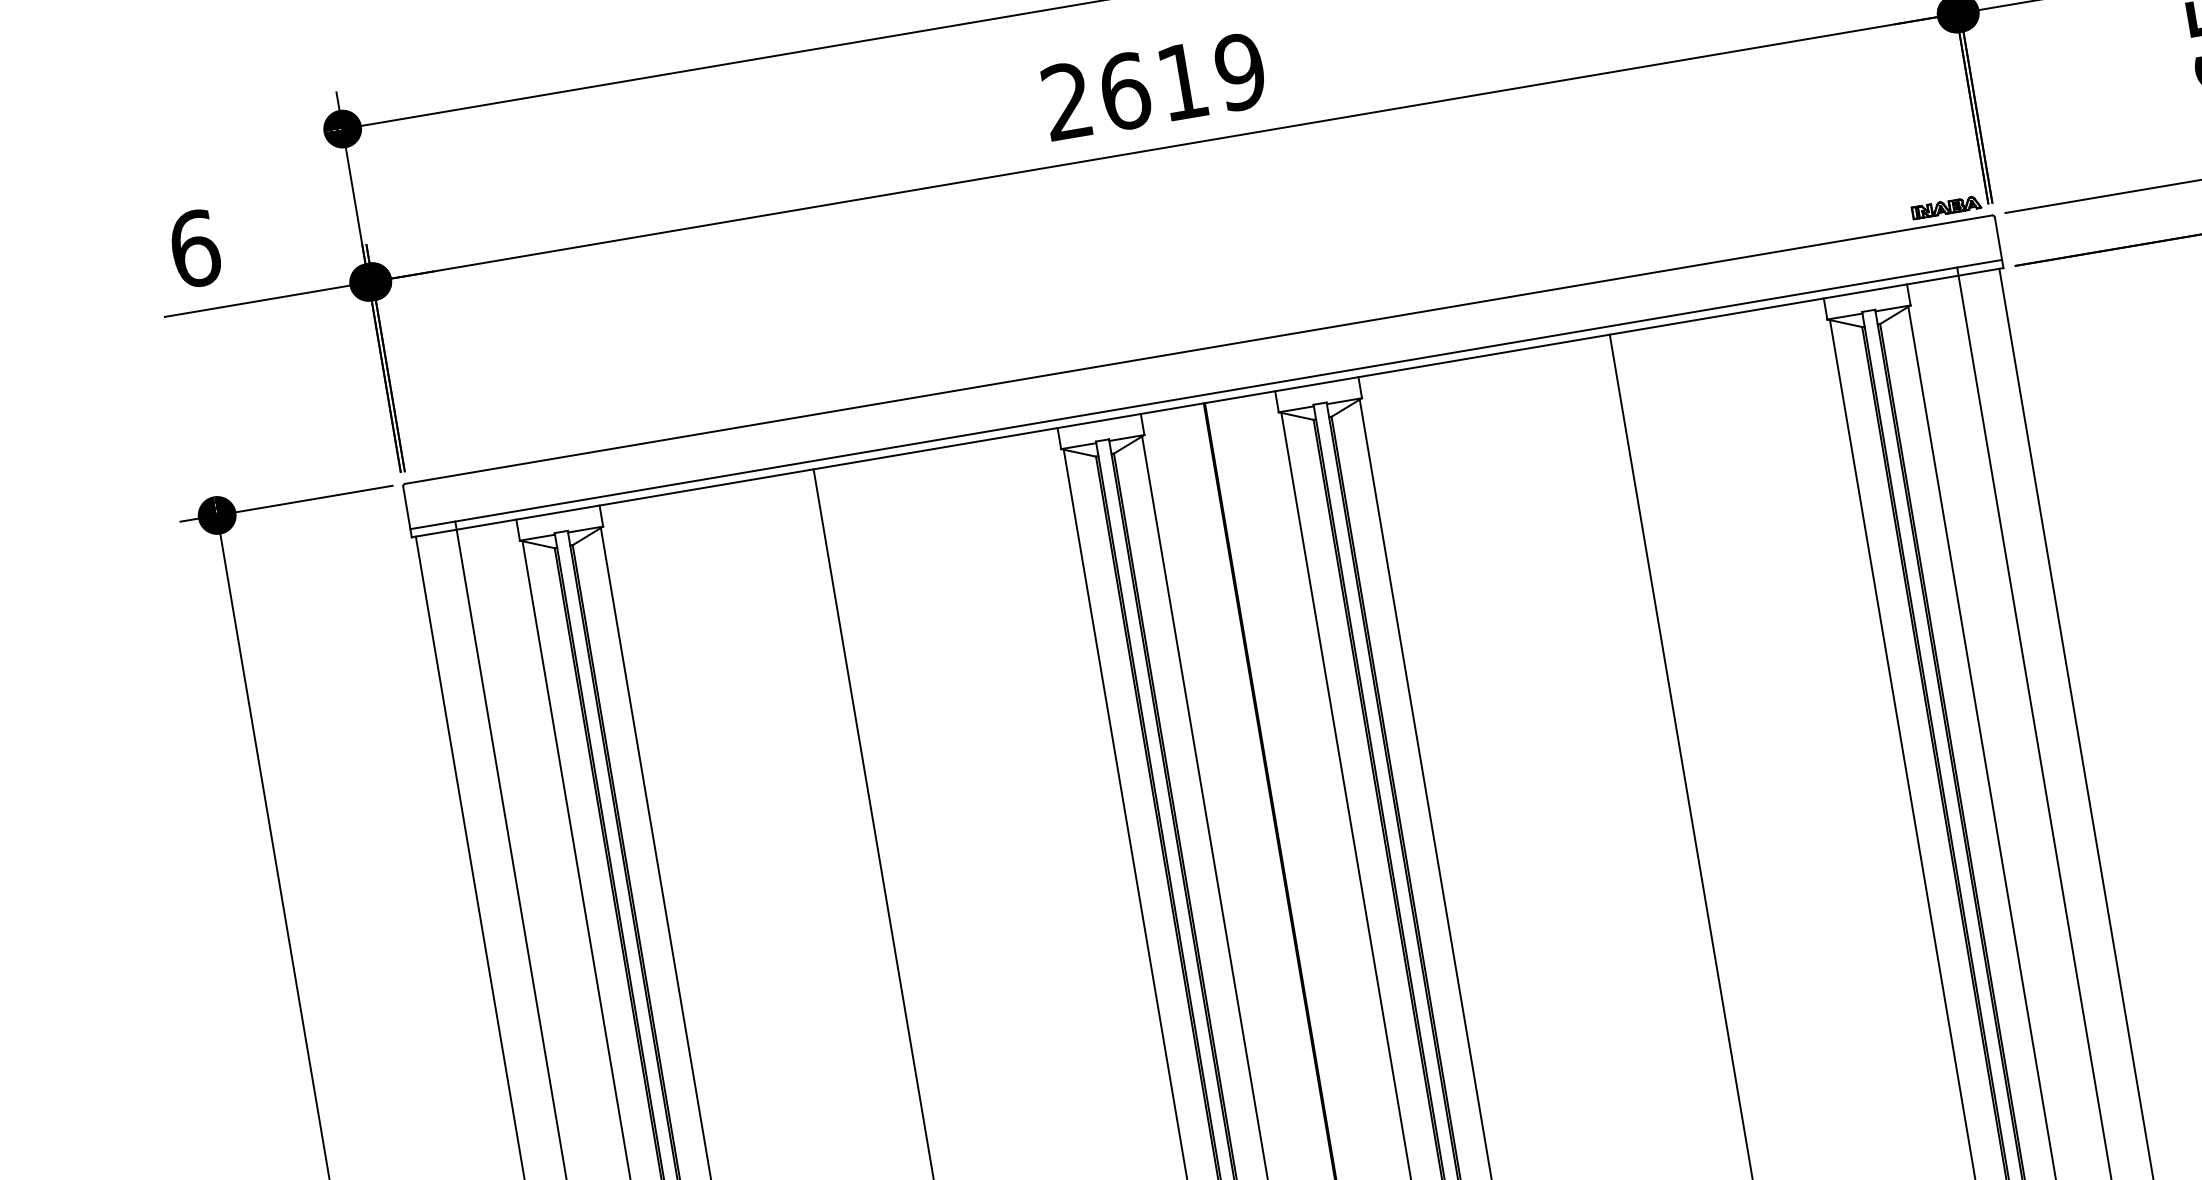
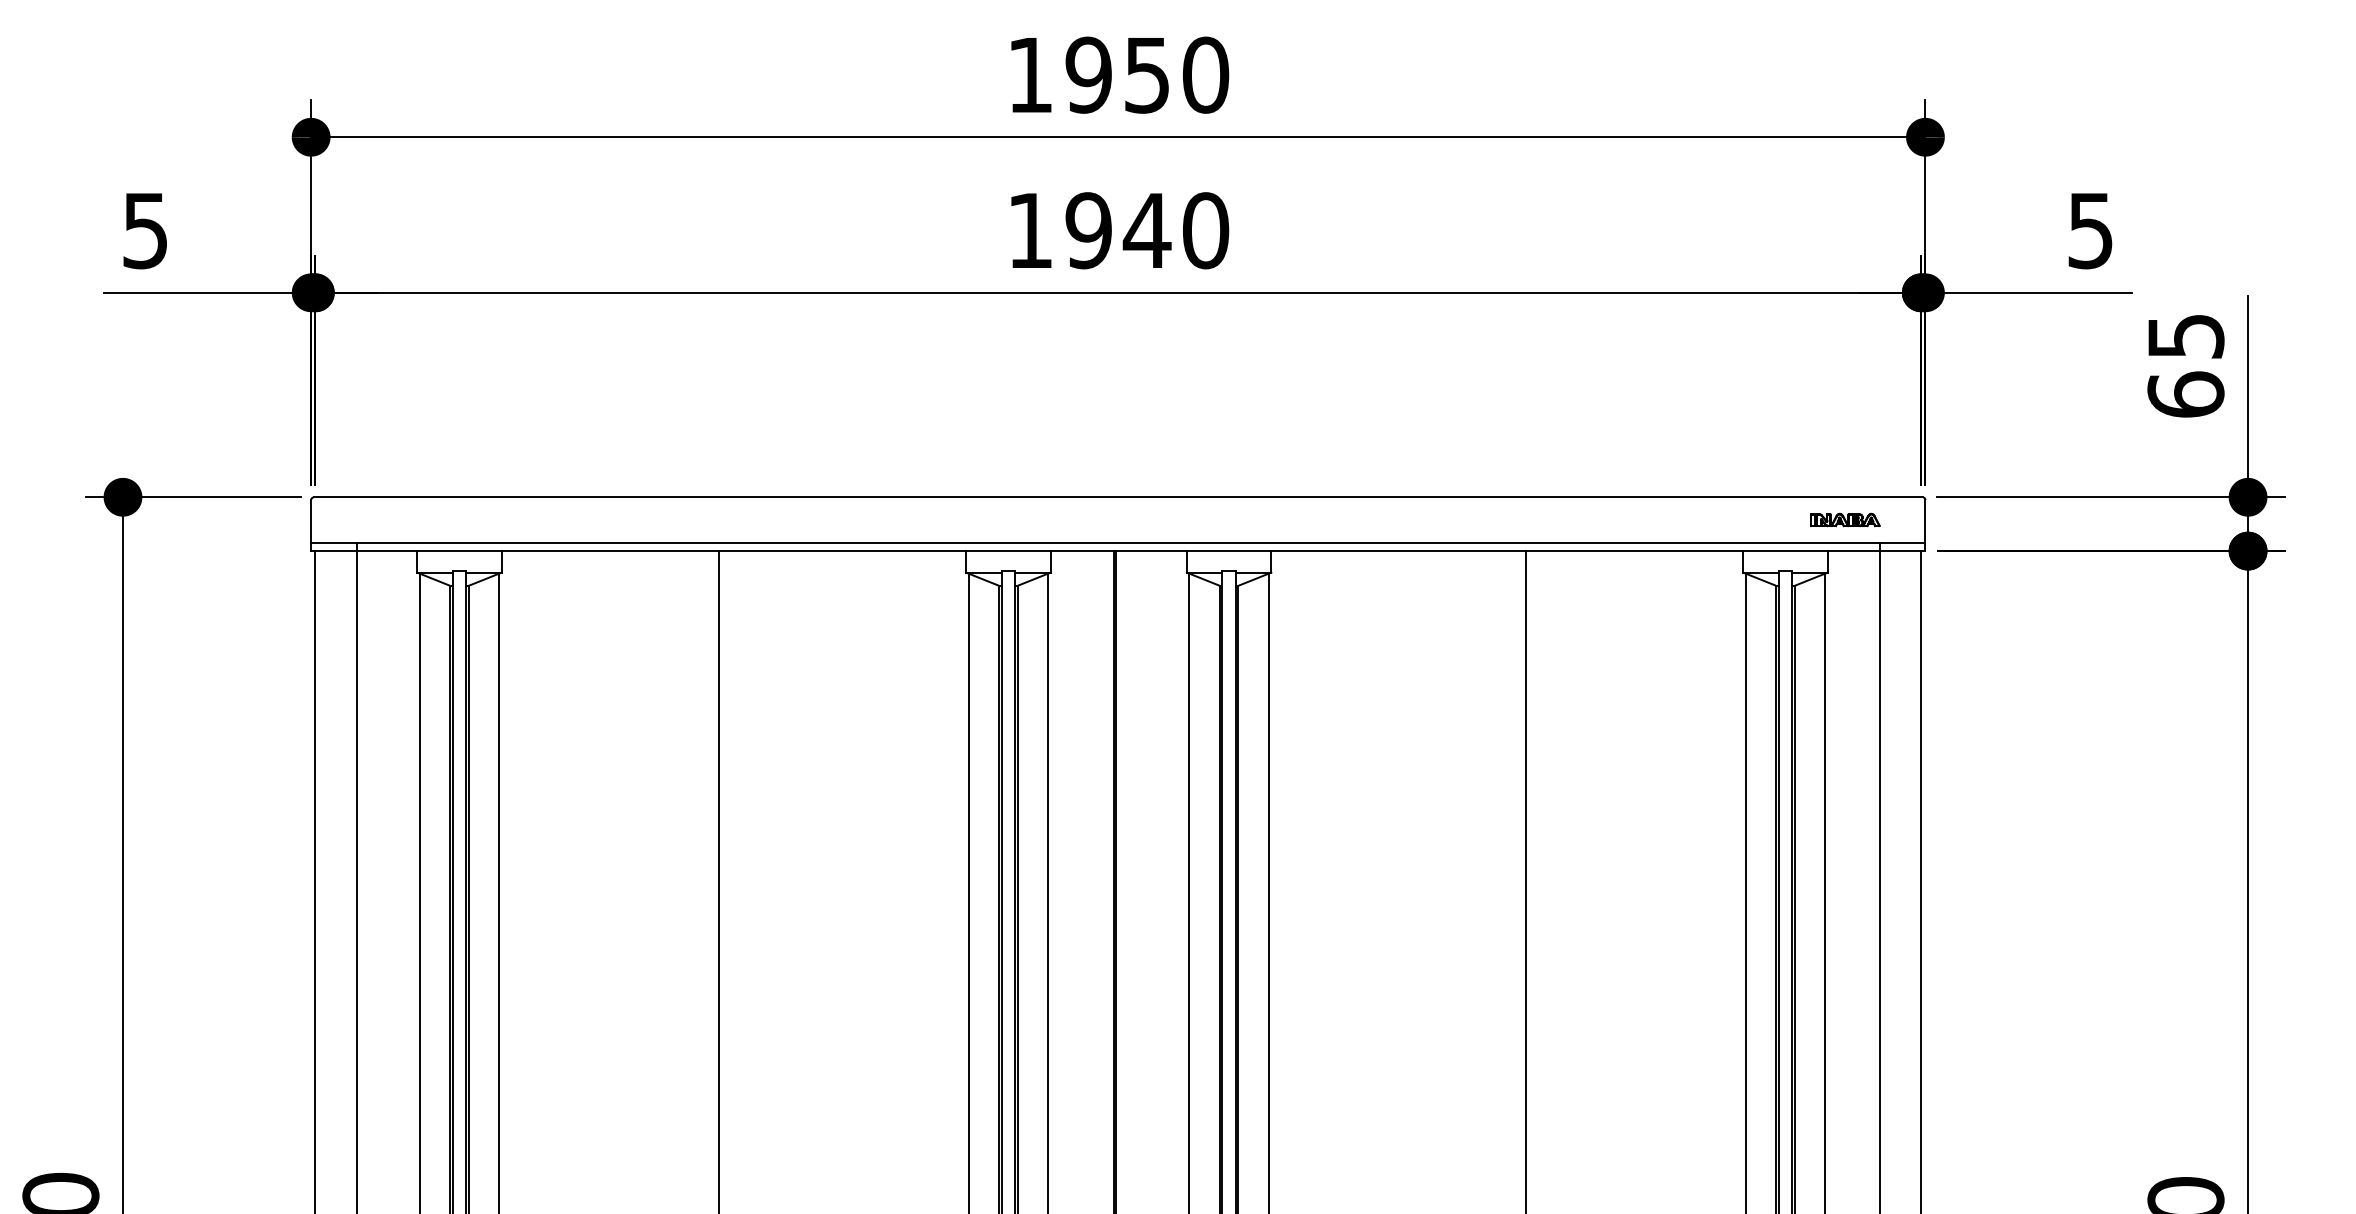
text: (1154, 86) -> (1118, 230), 2619 -> 1940
part: (1946, 206) -> (1845, 519), moved
text: (195, 248) -> (146, 230), 6 -> 5

